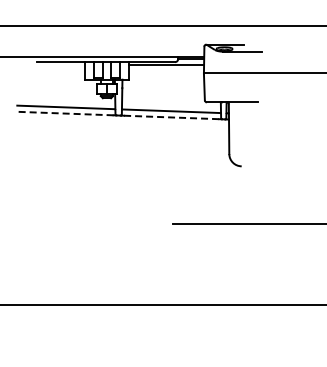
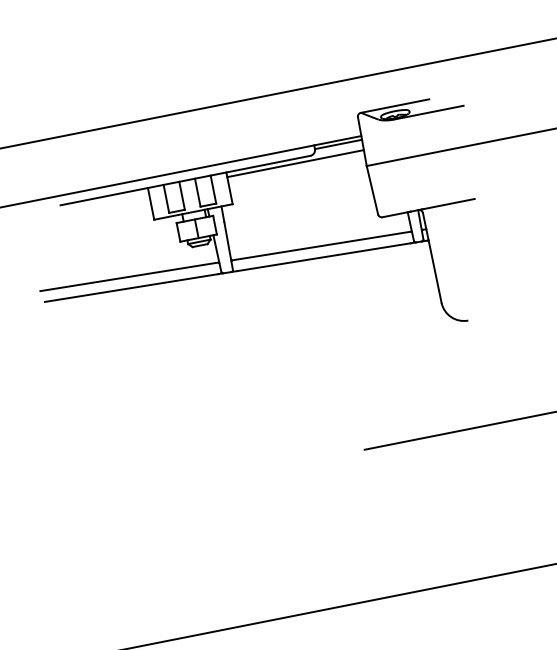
line: (66, 113) -> (132, 287), dashed -> solid
line: (171, 117) -> (323, 257), dashed -> solid

